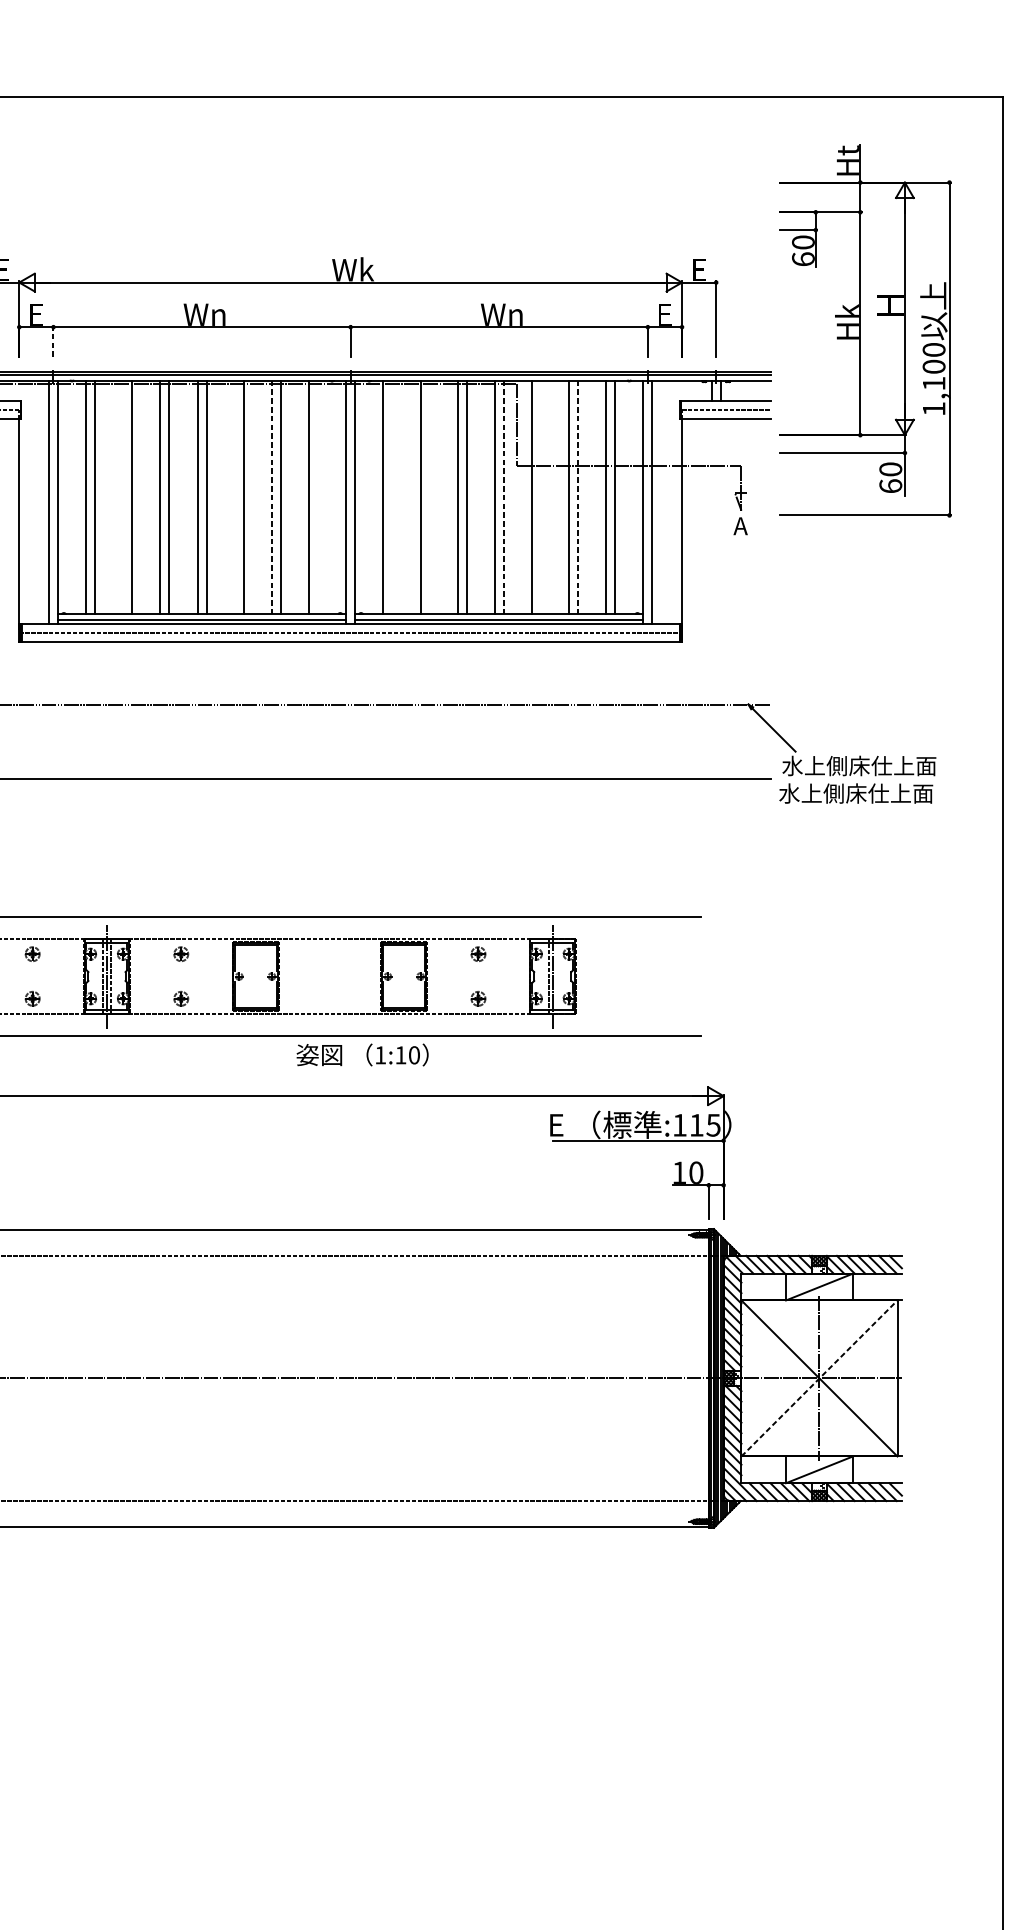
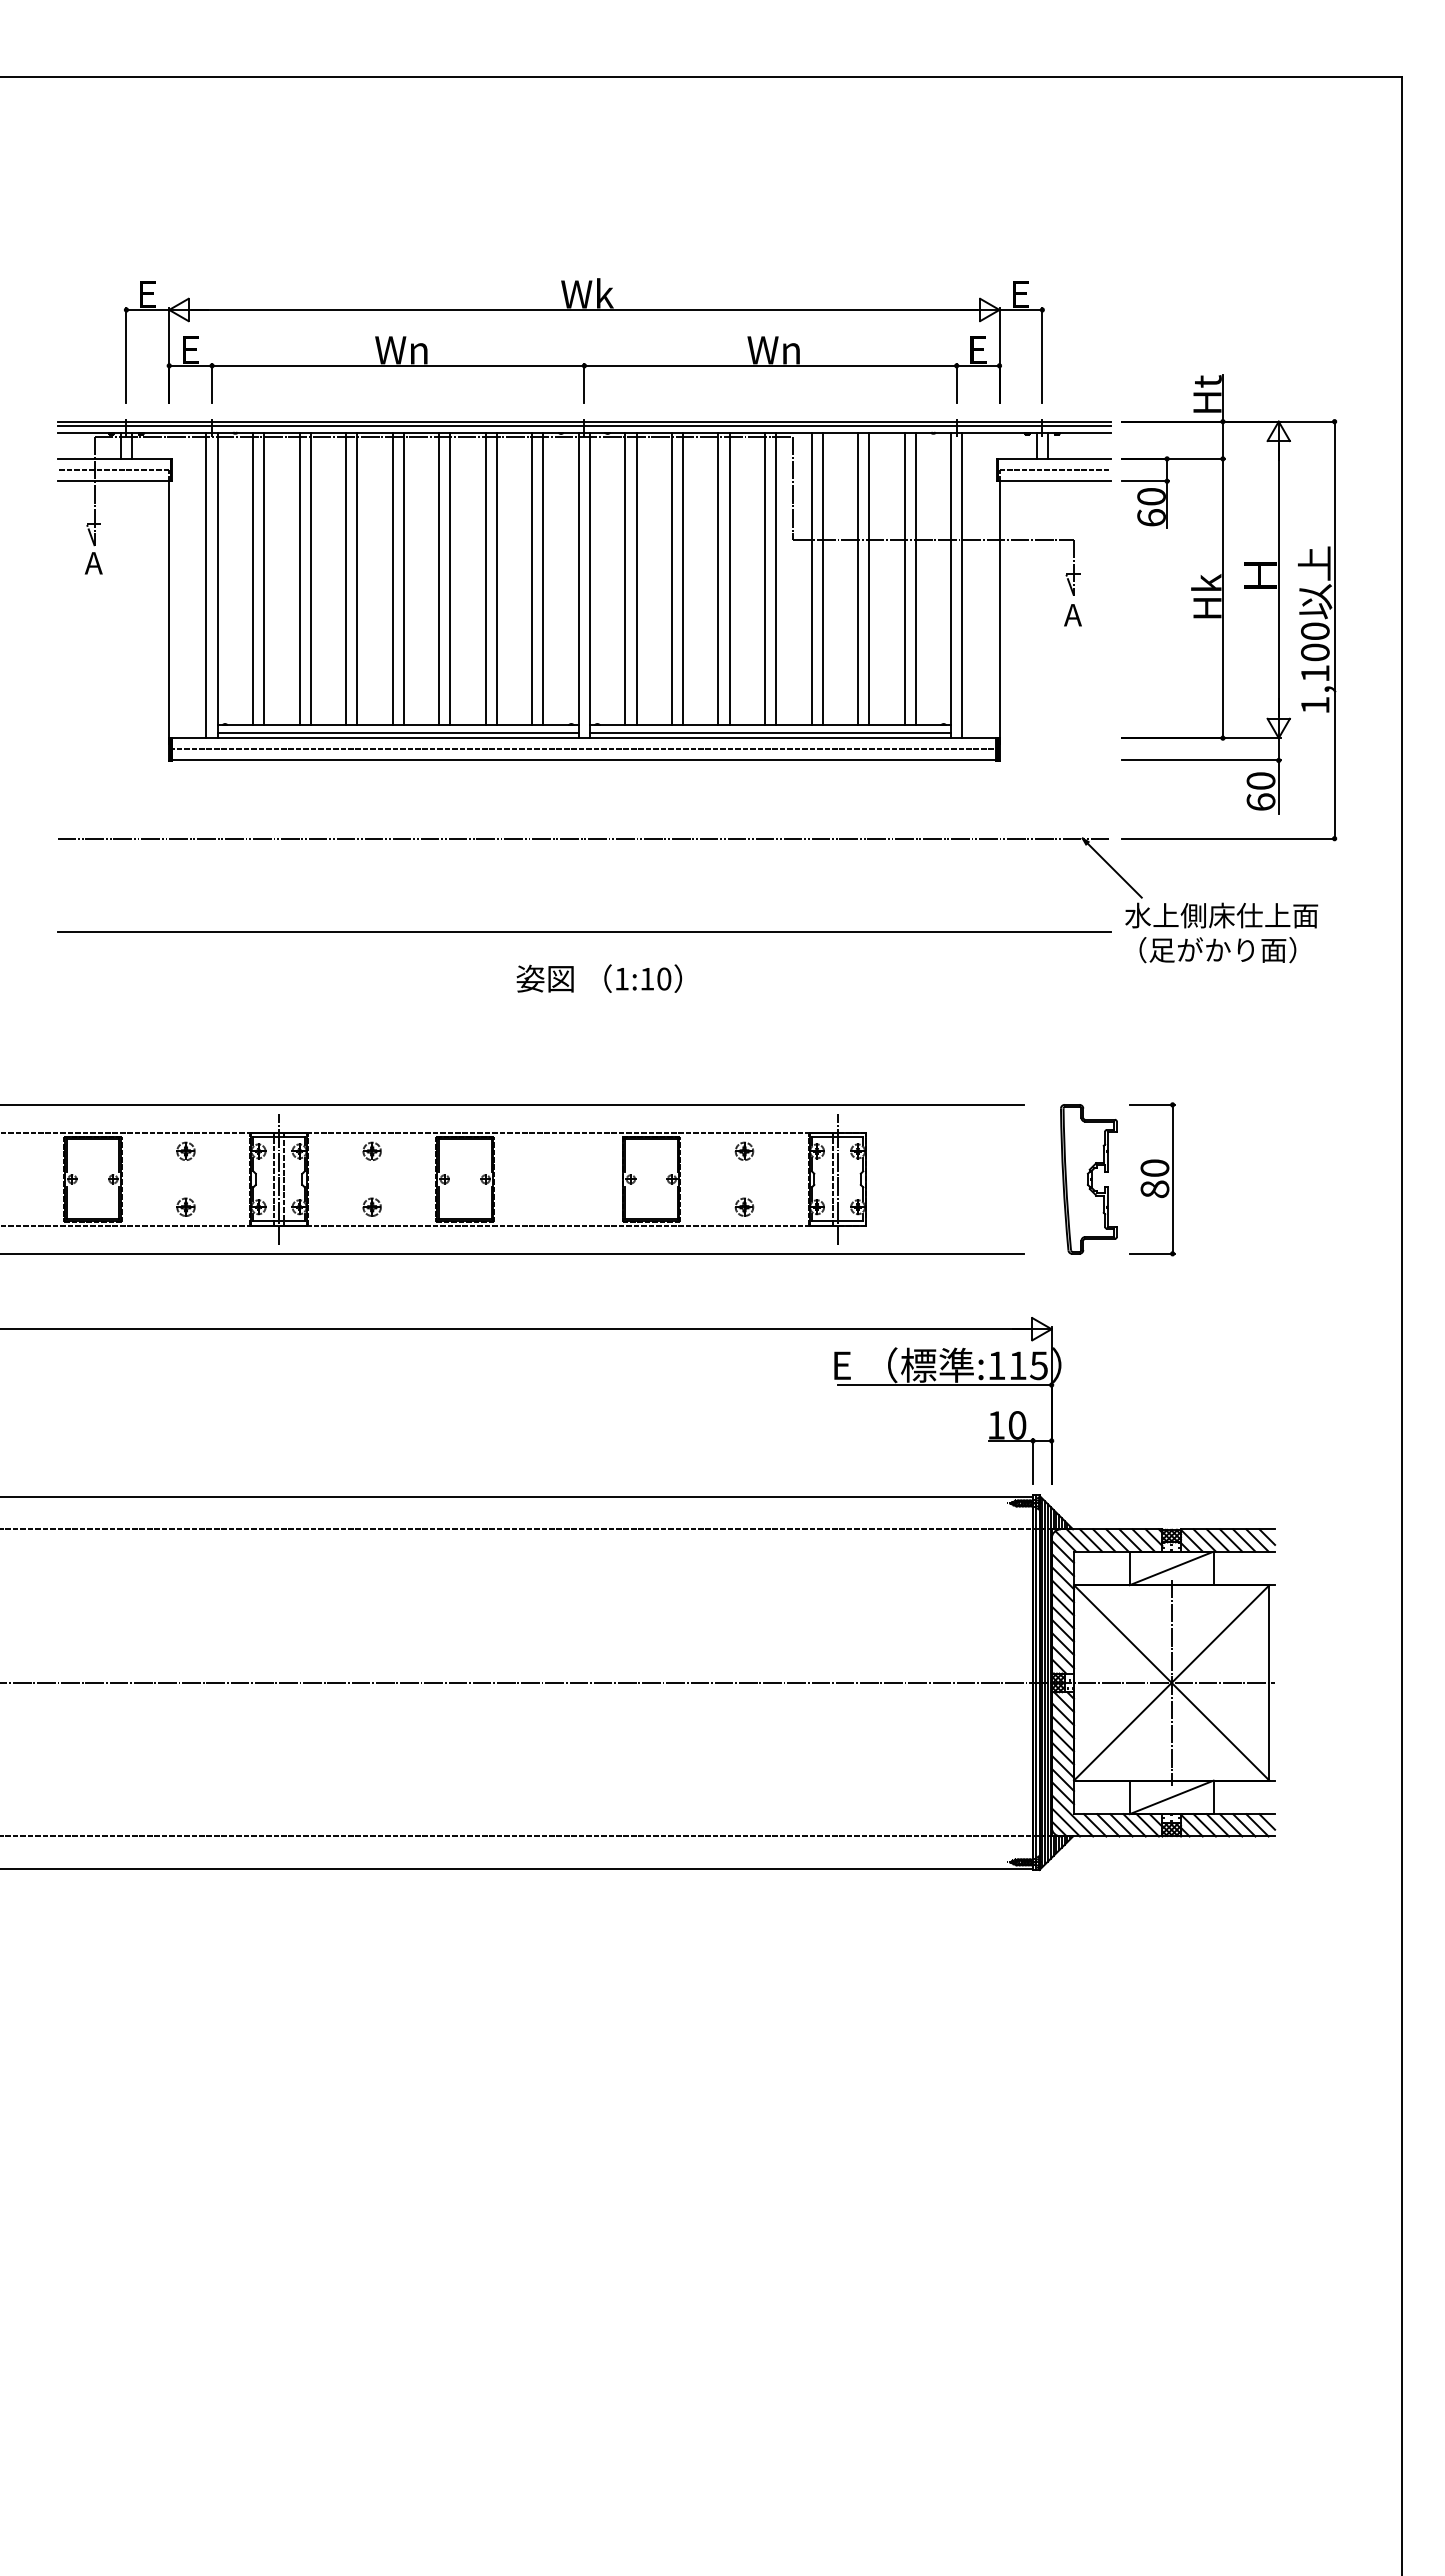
part: (865, 330) -> (1229, 607), moved
line: (53, 341) -> (212, 383), dashed -> solid
line: (123, 496) -> (299, 578), added
line: (235, 496) -> (439, 578), added
line: (318, 496) -> (543, 578), added
line: (392, 496) -> (636, 578), added
line: (429, 496) -> (683, 578), added
line: (540, 496) -> (822, 578), added
line: (271, 497) -> (485, 579), dashed -> solid
line: (504, 497) -> (776, 579), dashed -> solid
line: (578, 497) -> (869, 579), dashed -> solid
text: (856, 793) -> (1217, 950), 水上側床仕上面 -> （足がかり面）
part: (753, 976) -> (1088, 1179), added
part: (804, 976) -> (1152, 1179), added
text: (361, 1054) -> (598, 978), moved
line: (820, 1378) -> (1172, 1682), dashed -> solid

